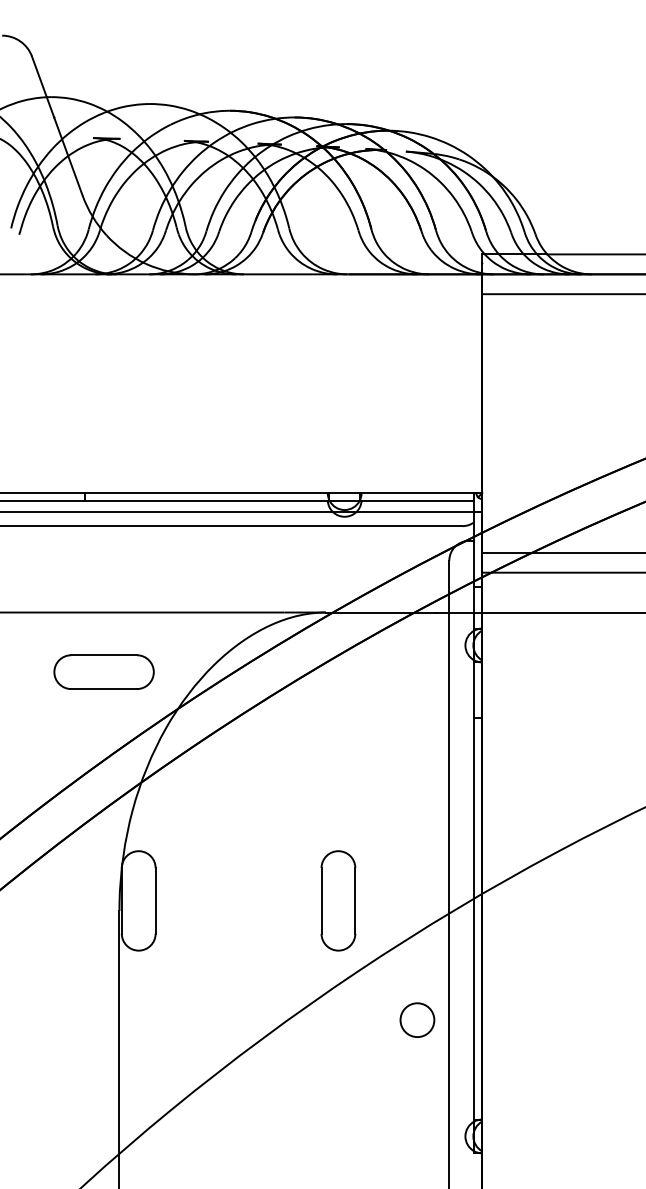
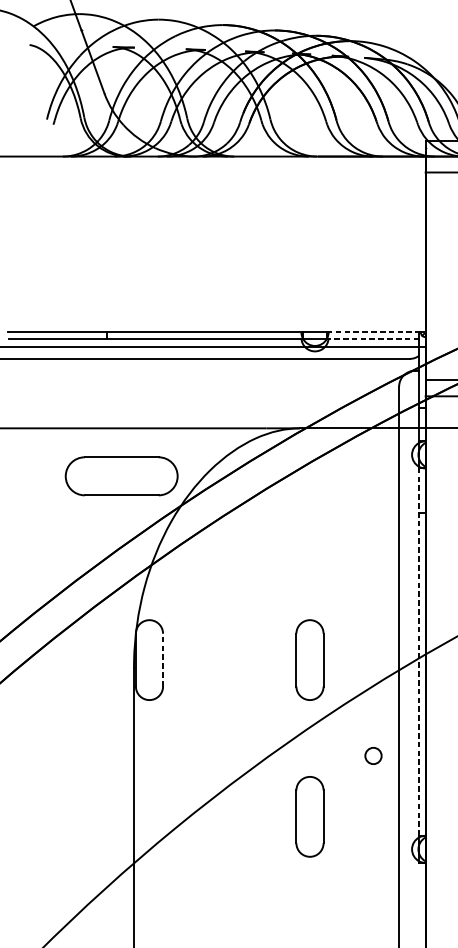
line: (417, 493) -> (373, 332), solid -> dashed
line: (417, 501) -> (373, 339), solid -> dashed
part: (103, 671) -> (121, 475), size x1.4
line: (474, 890) -> (419, 651), solid -> dashed
line: (155, 900) -> (162, 659), solid -> dashed
circle: (417, 1020) -> (373, 756), size x0.6
part: (338, 1095) -> (310, 816), added

